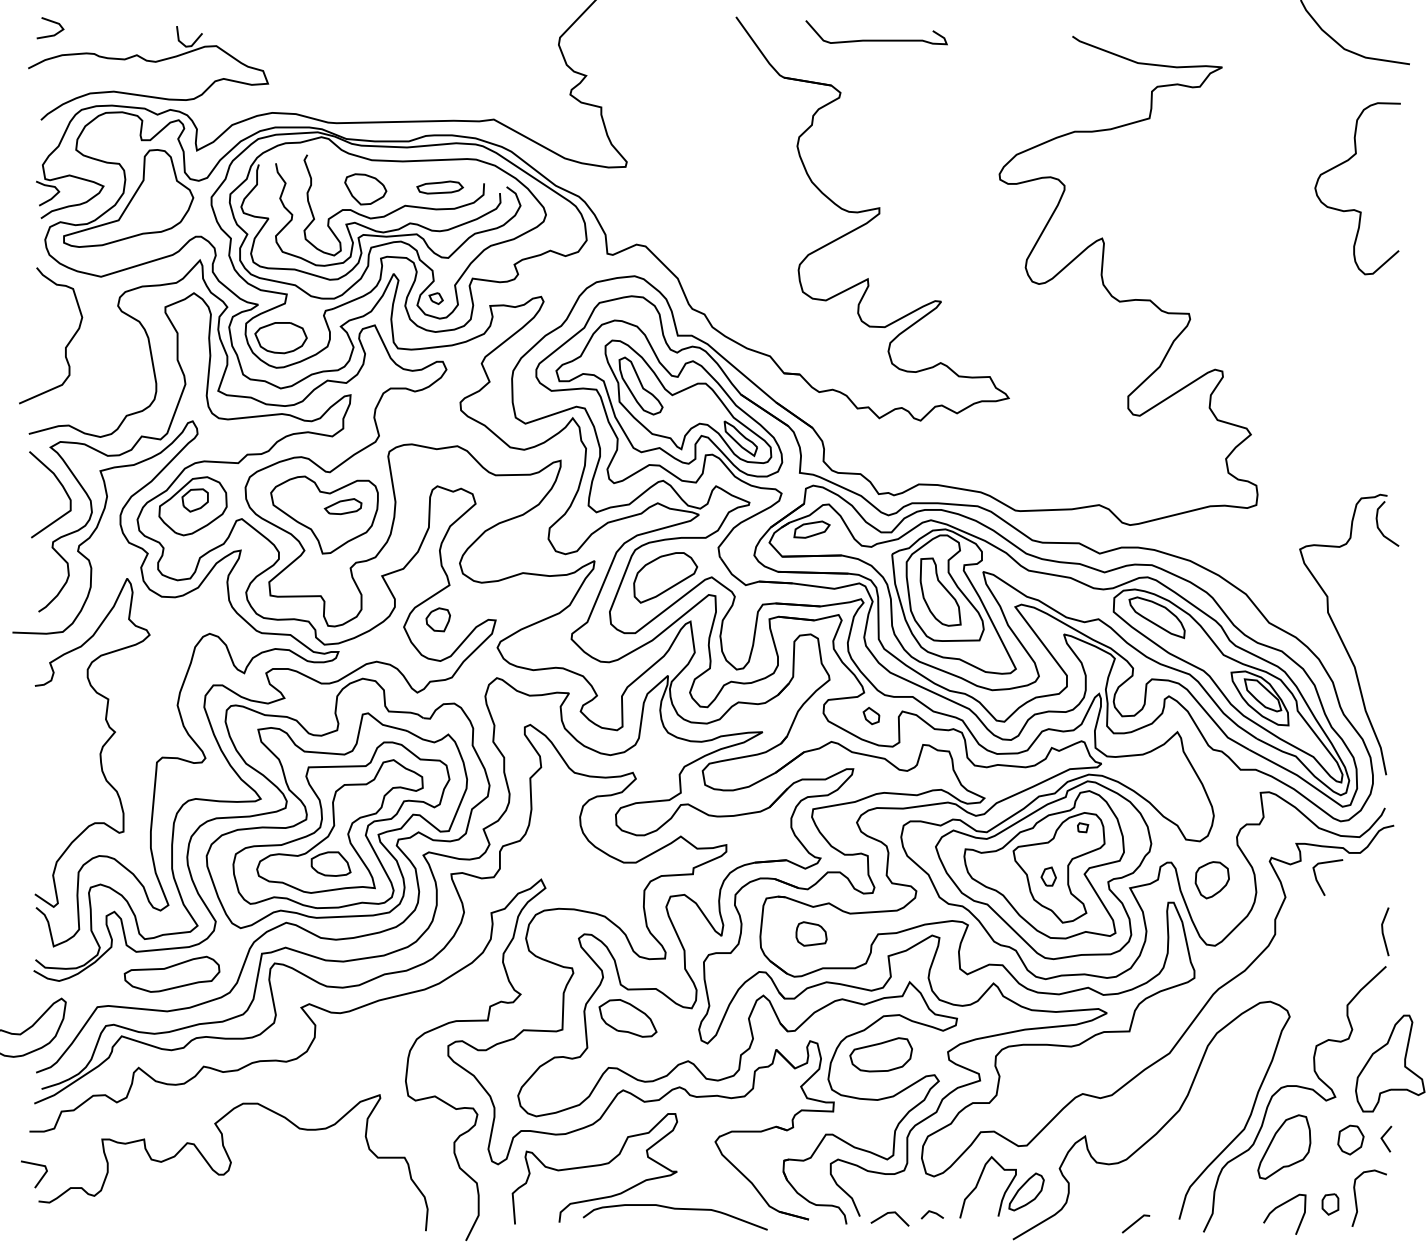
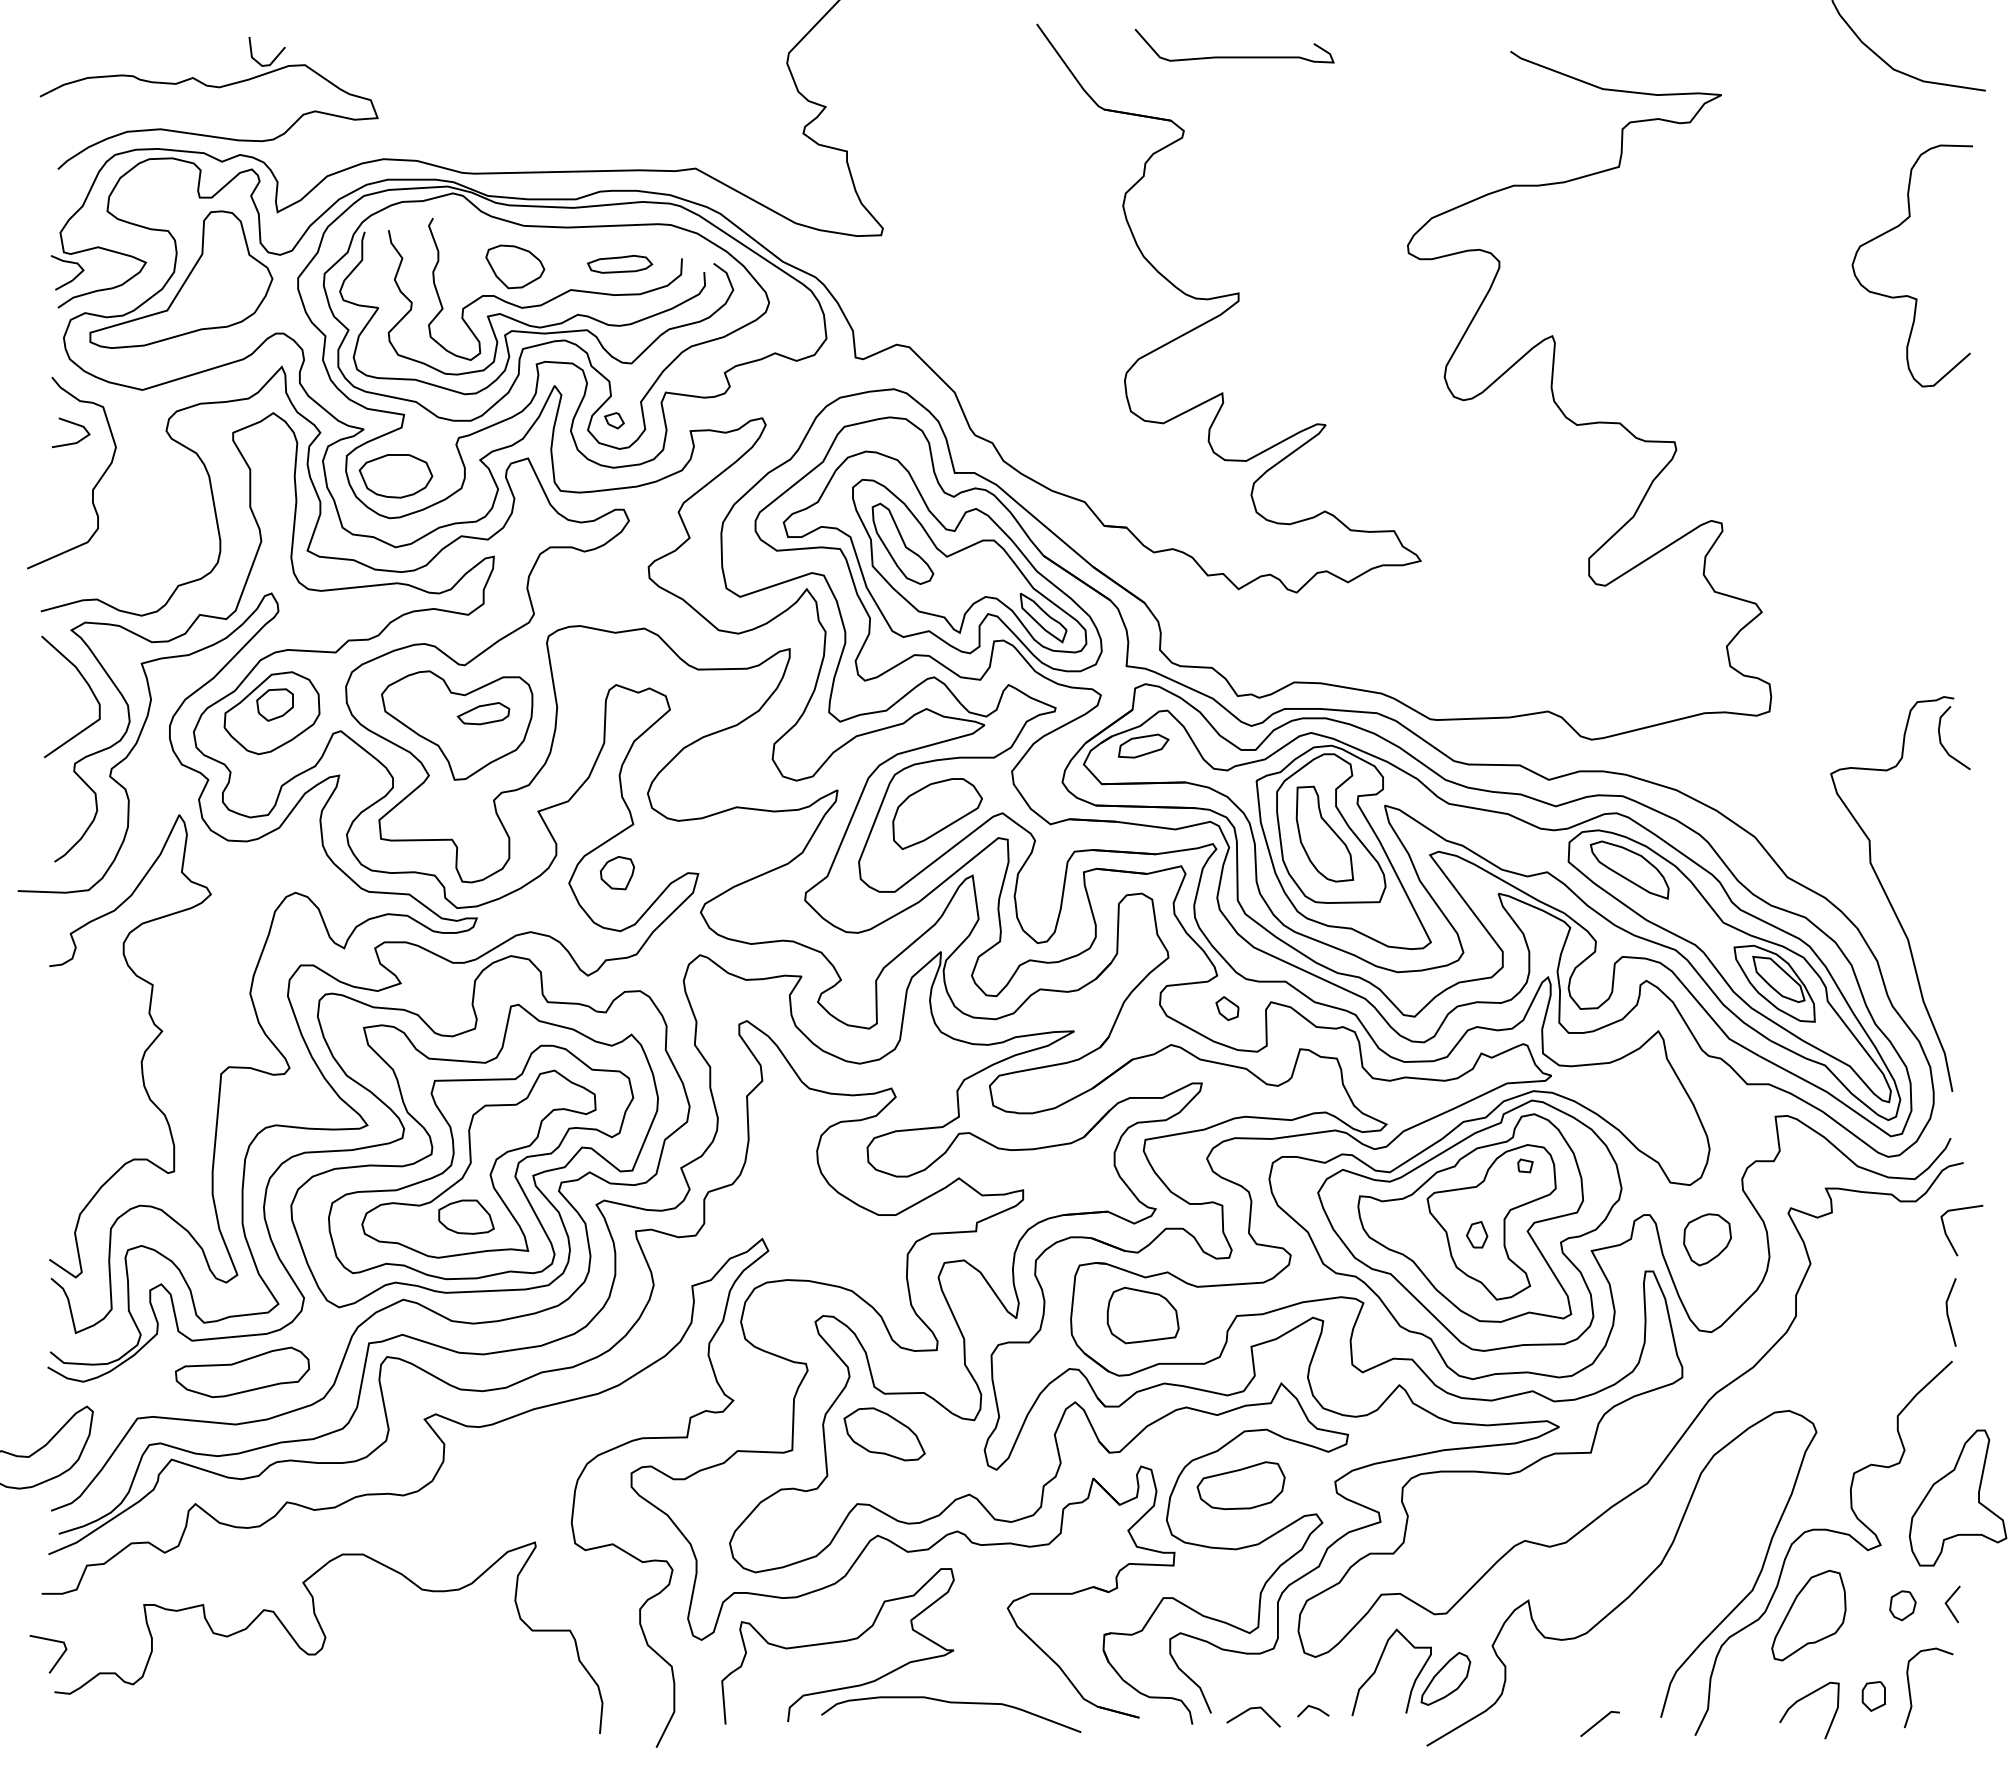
line: (51, 22) -> (72, 424), moved
line: (1318, 881) -> (1948, 1235), moved
part: (811, 933) -> (1143, 1314), size x1.67
part: (1351, 1139) -> (1903, 1604), size x0.71

